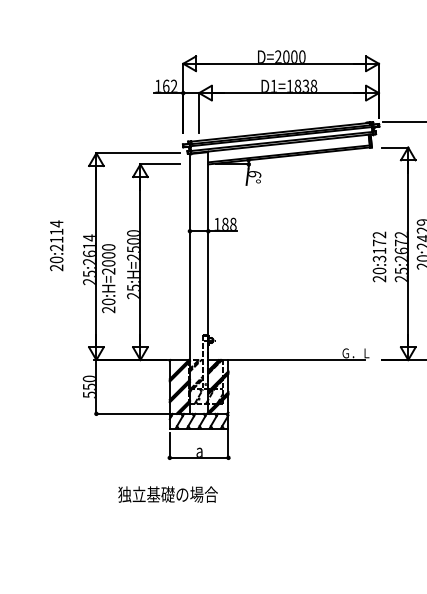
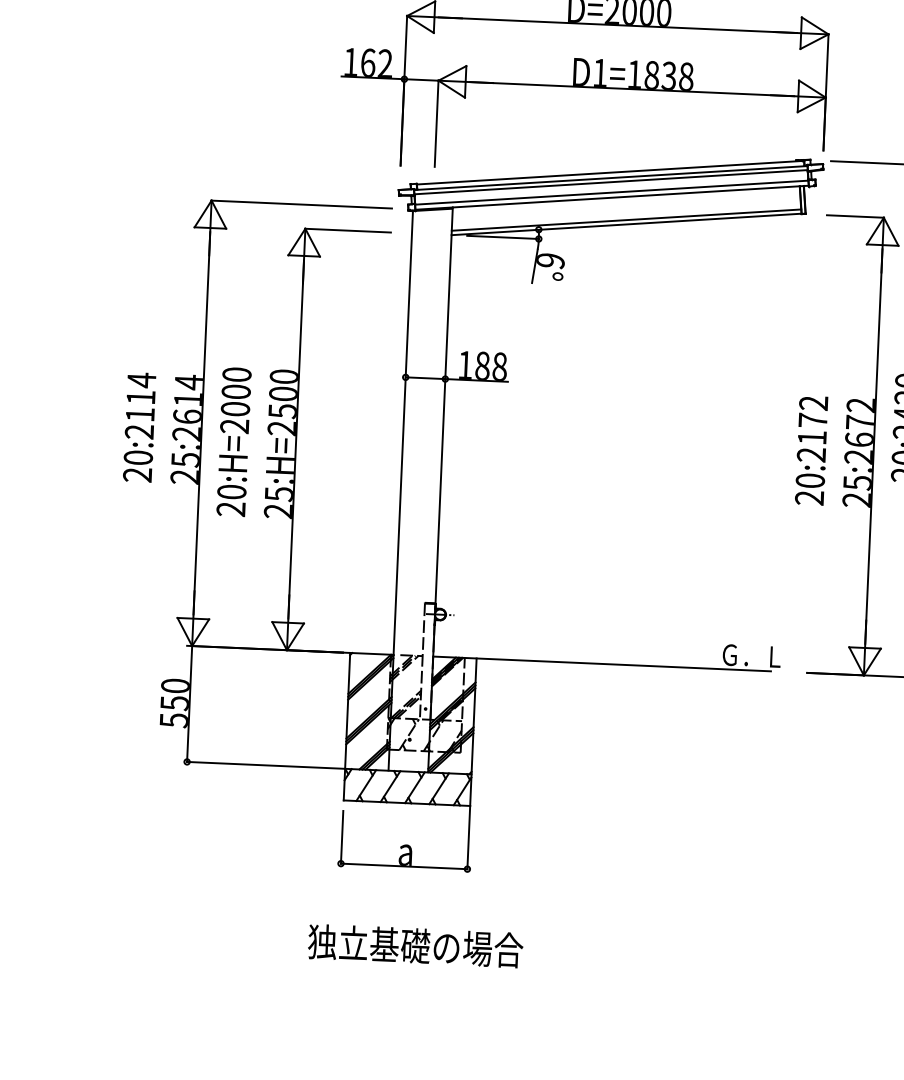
text: (56, 245) -> (139, 426), moved
text: (379, 258) -> (811, 453), 20:3172 -> 20:2172
text: (108, 278) -> (233, 441), moved
text: (167, 494) -> (414, 945), moved

